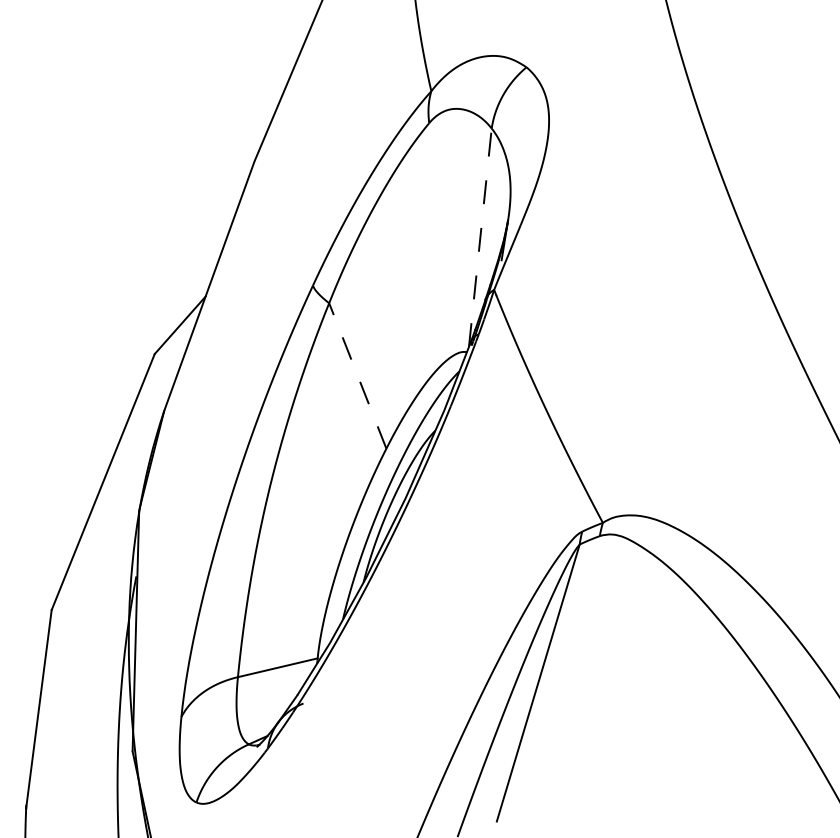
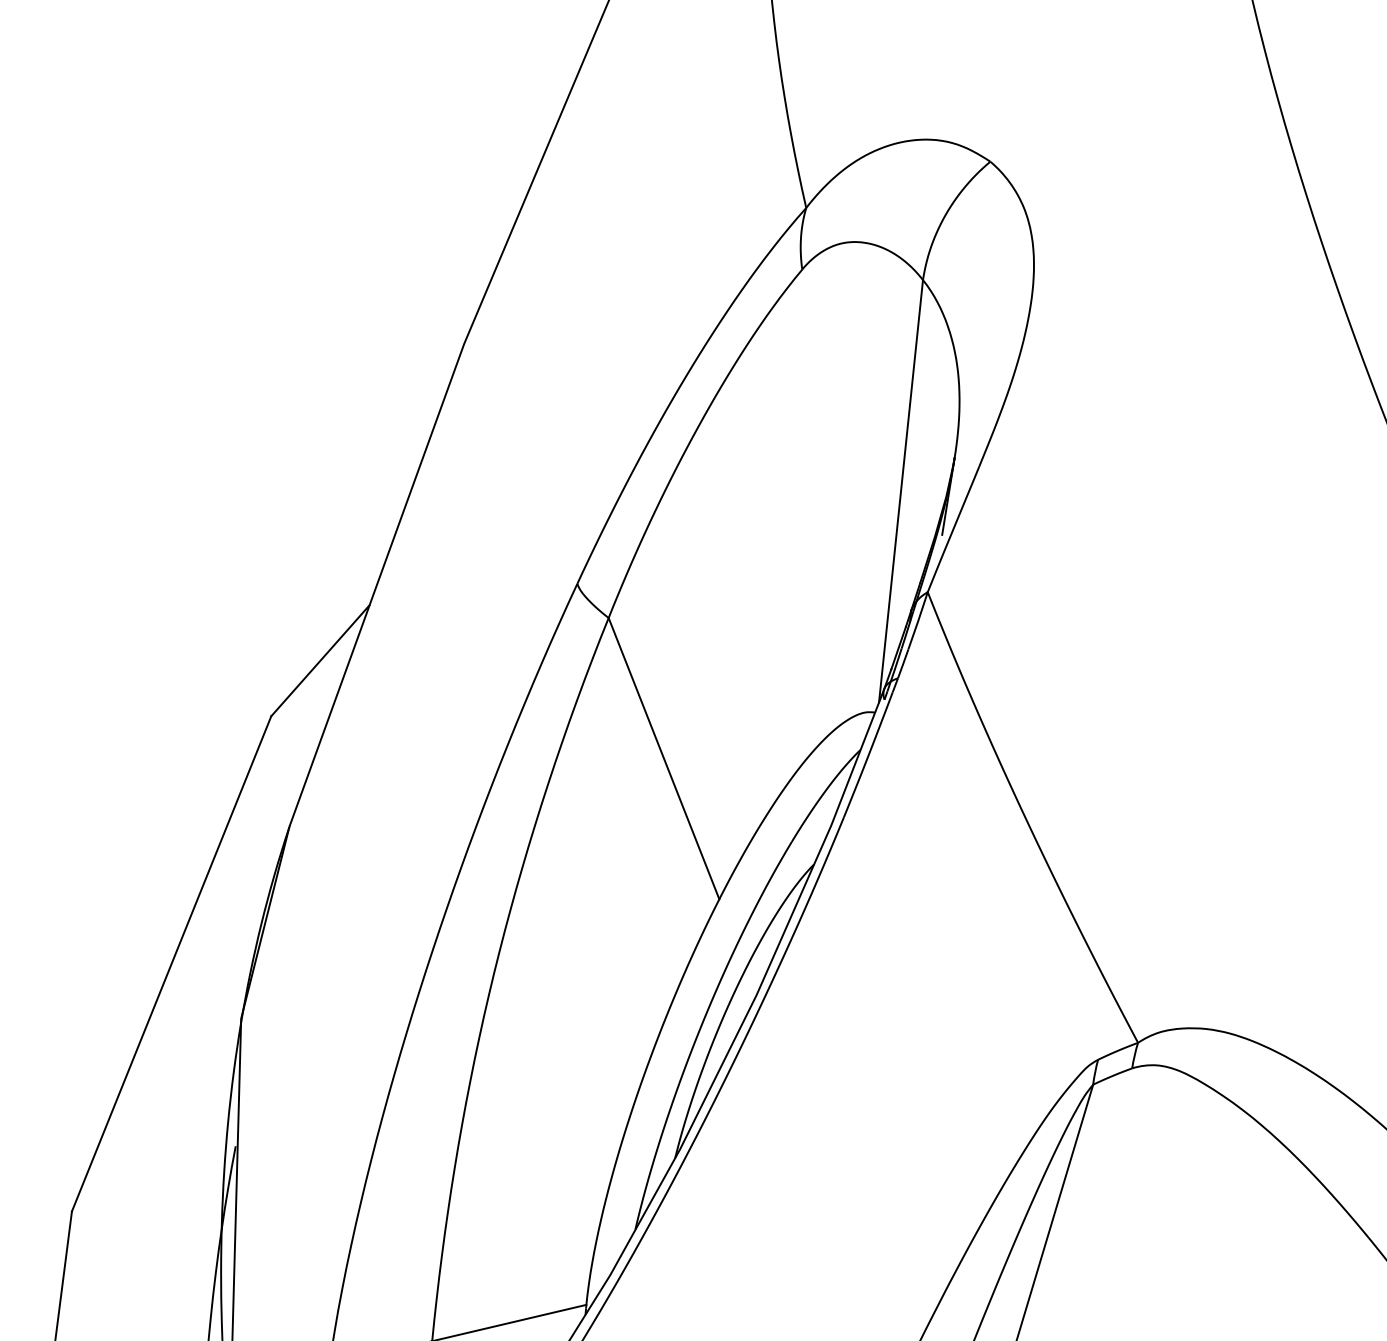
line: (480, 237) -> (901, 490), dashed -> solid
line: (357, 375) -> (663, 757), dashed -> solid

